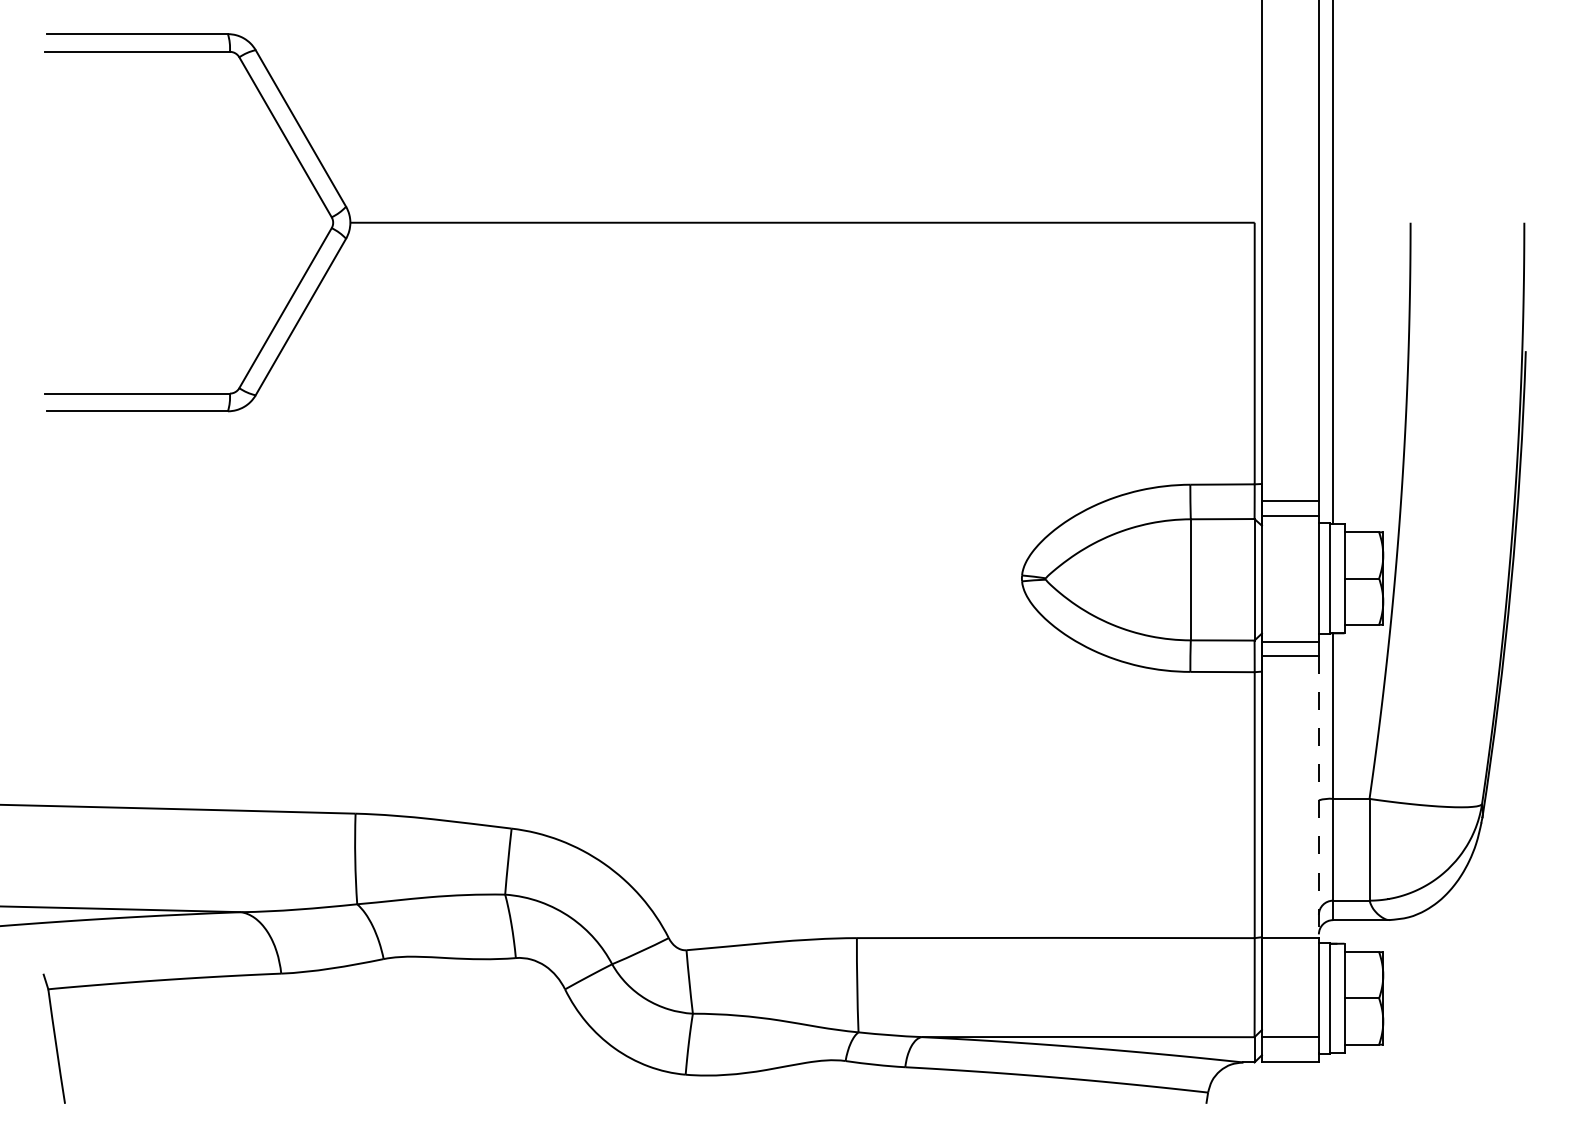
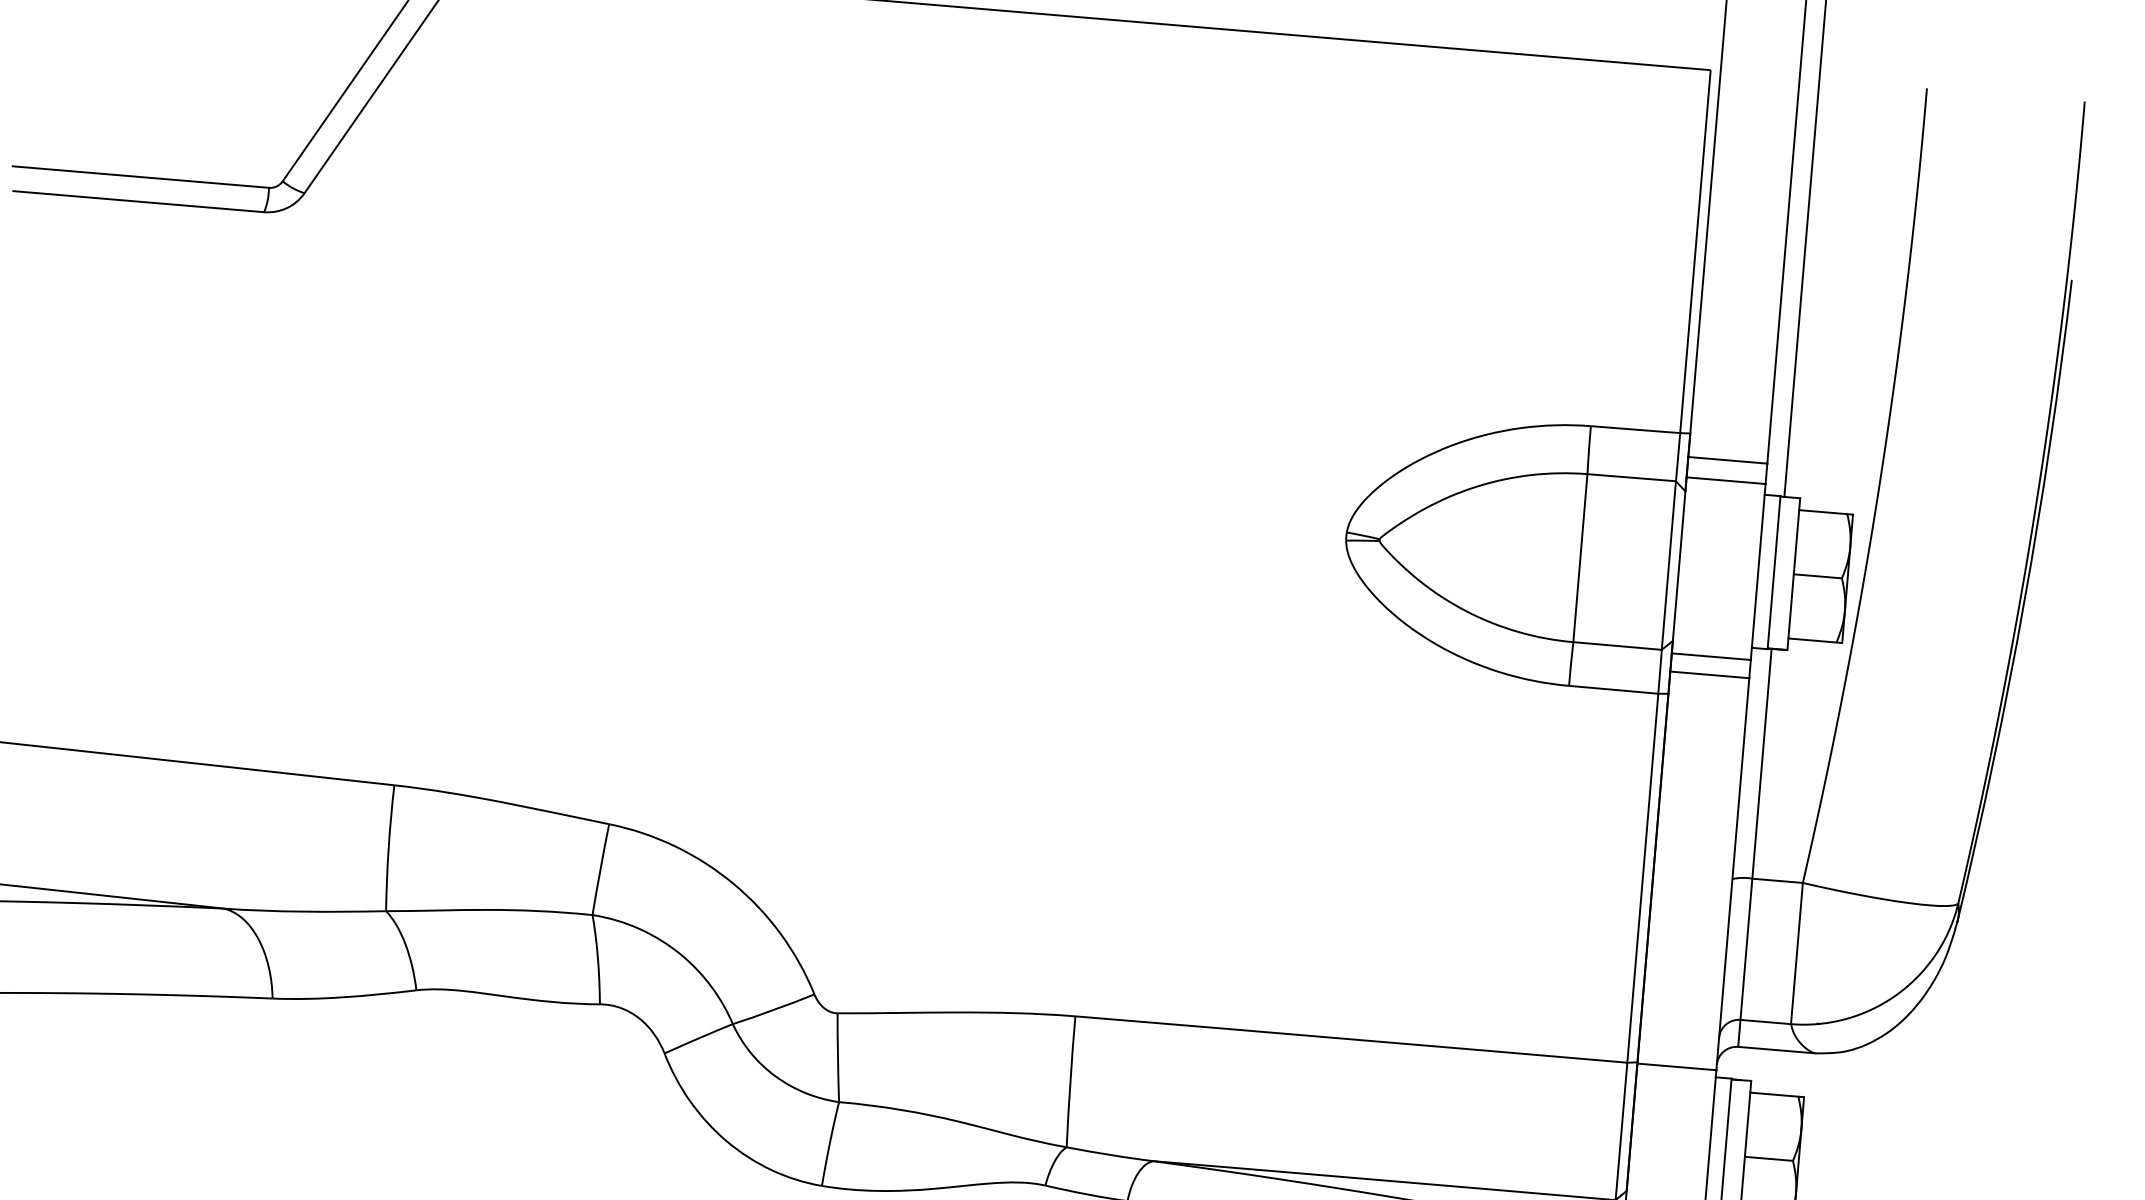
line: (1318, 797) -> (1732, 875), dashed -> solid

